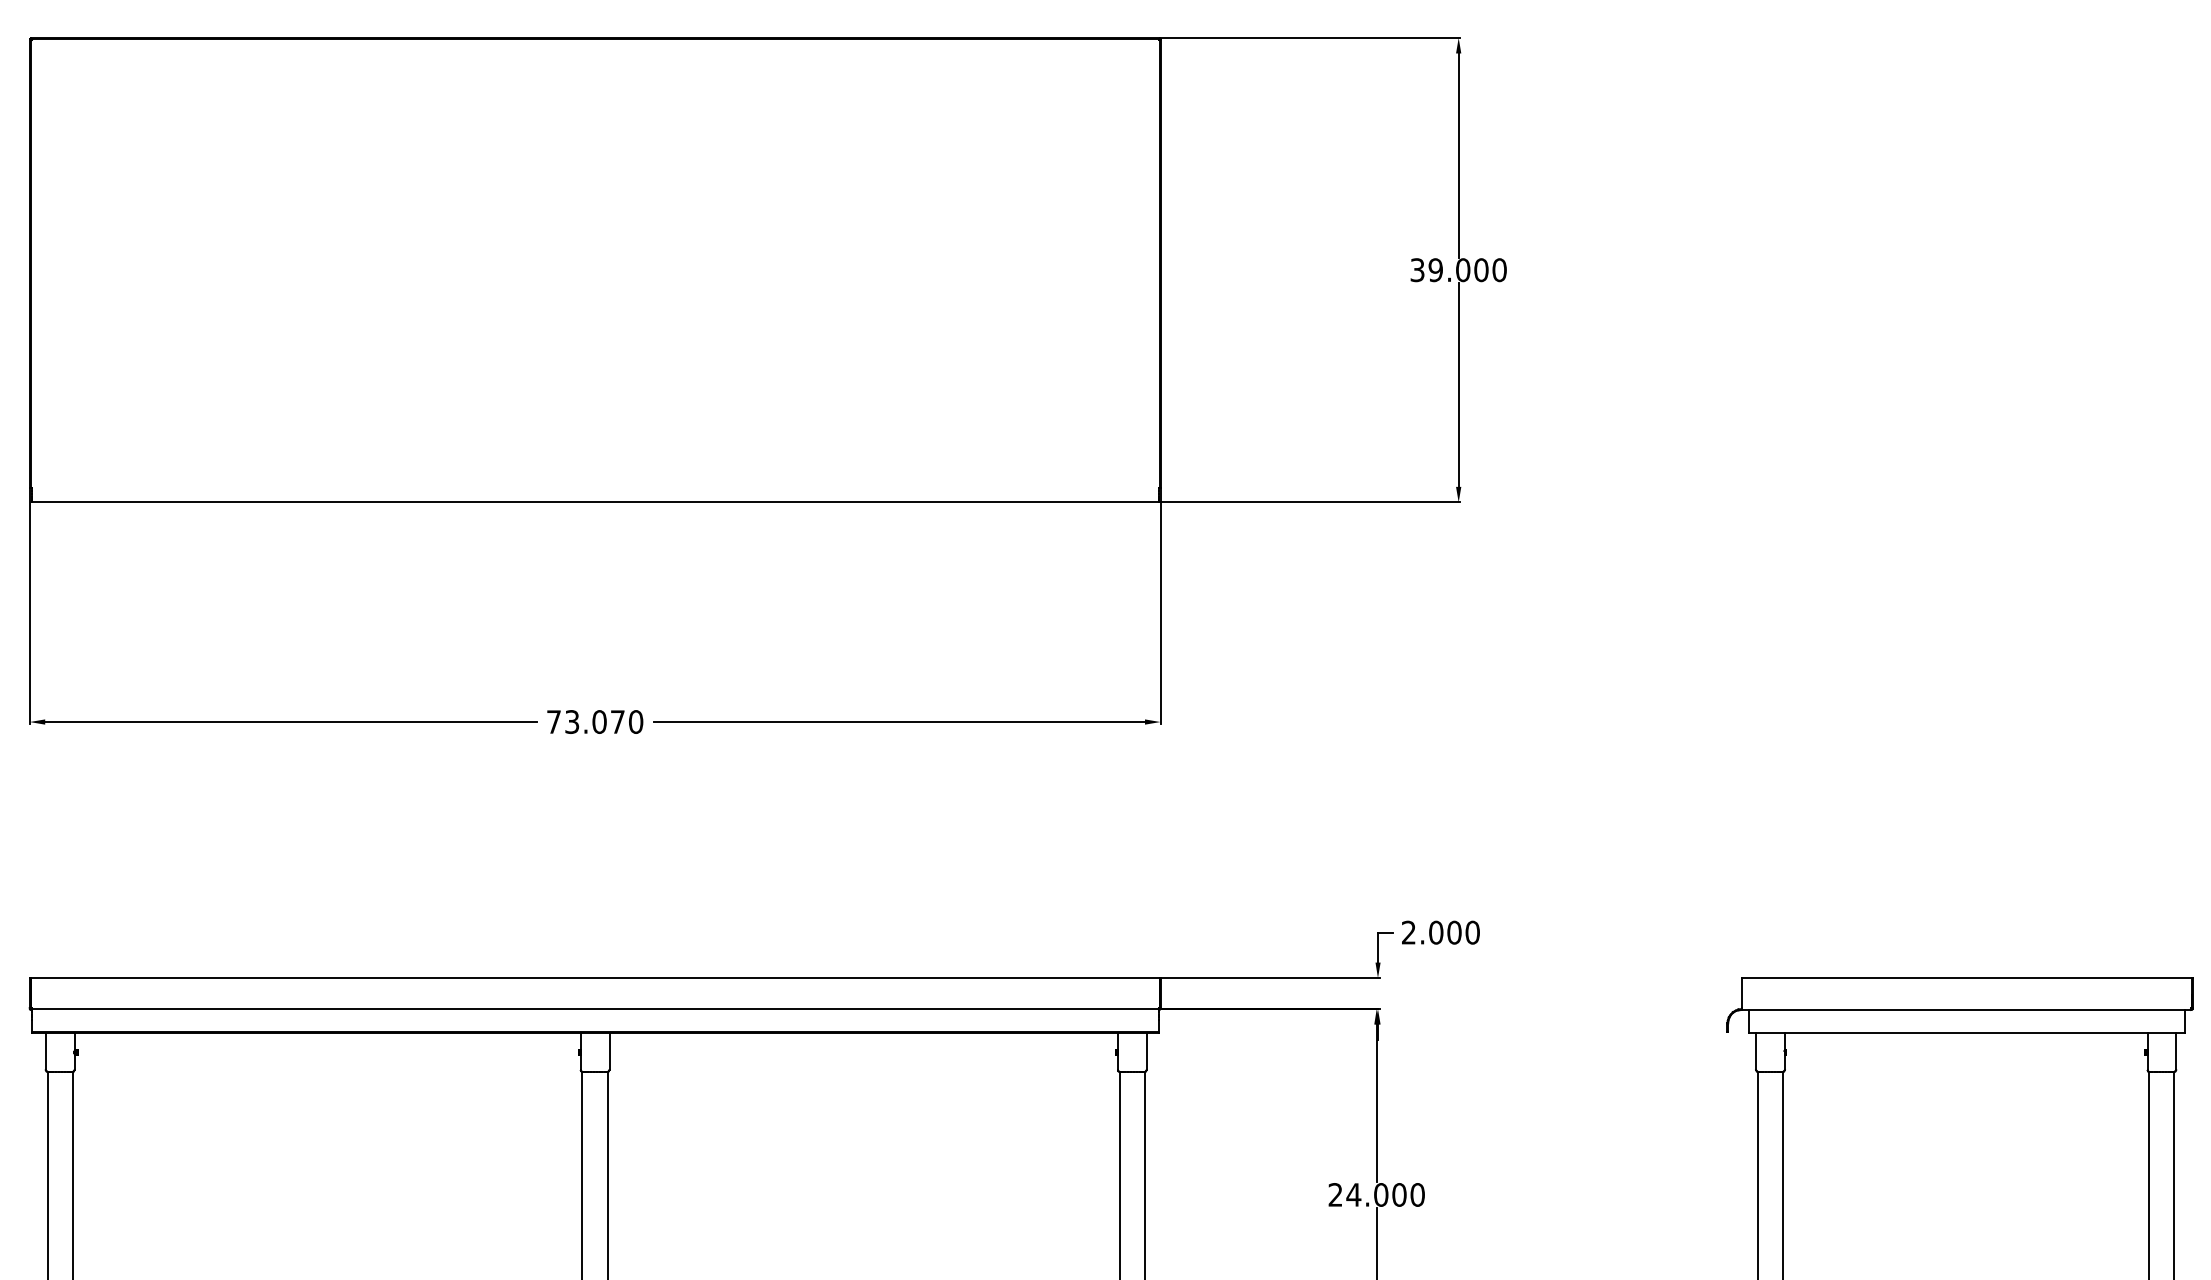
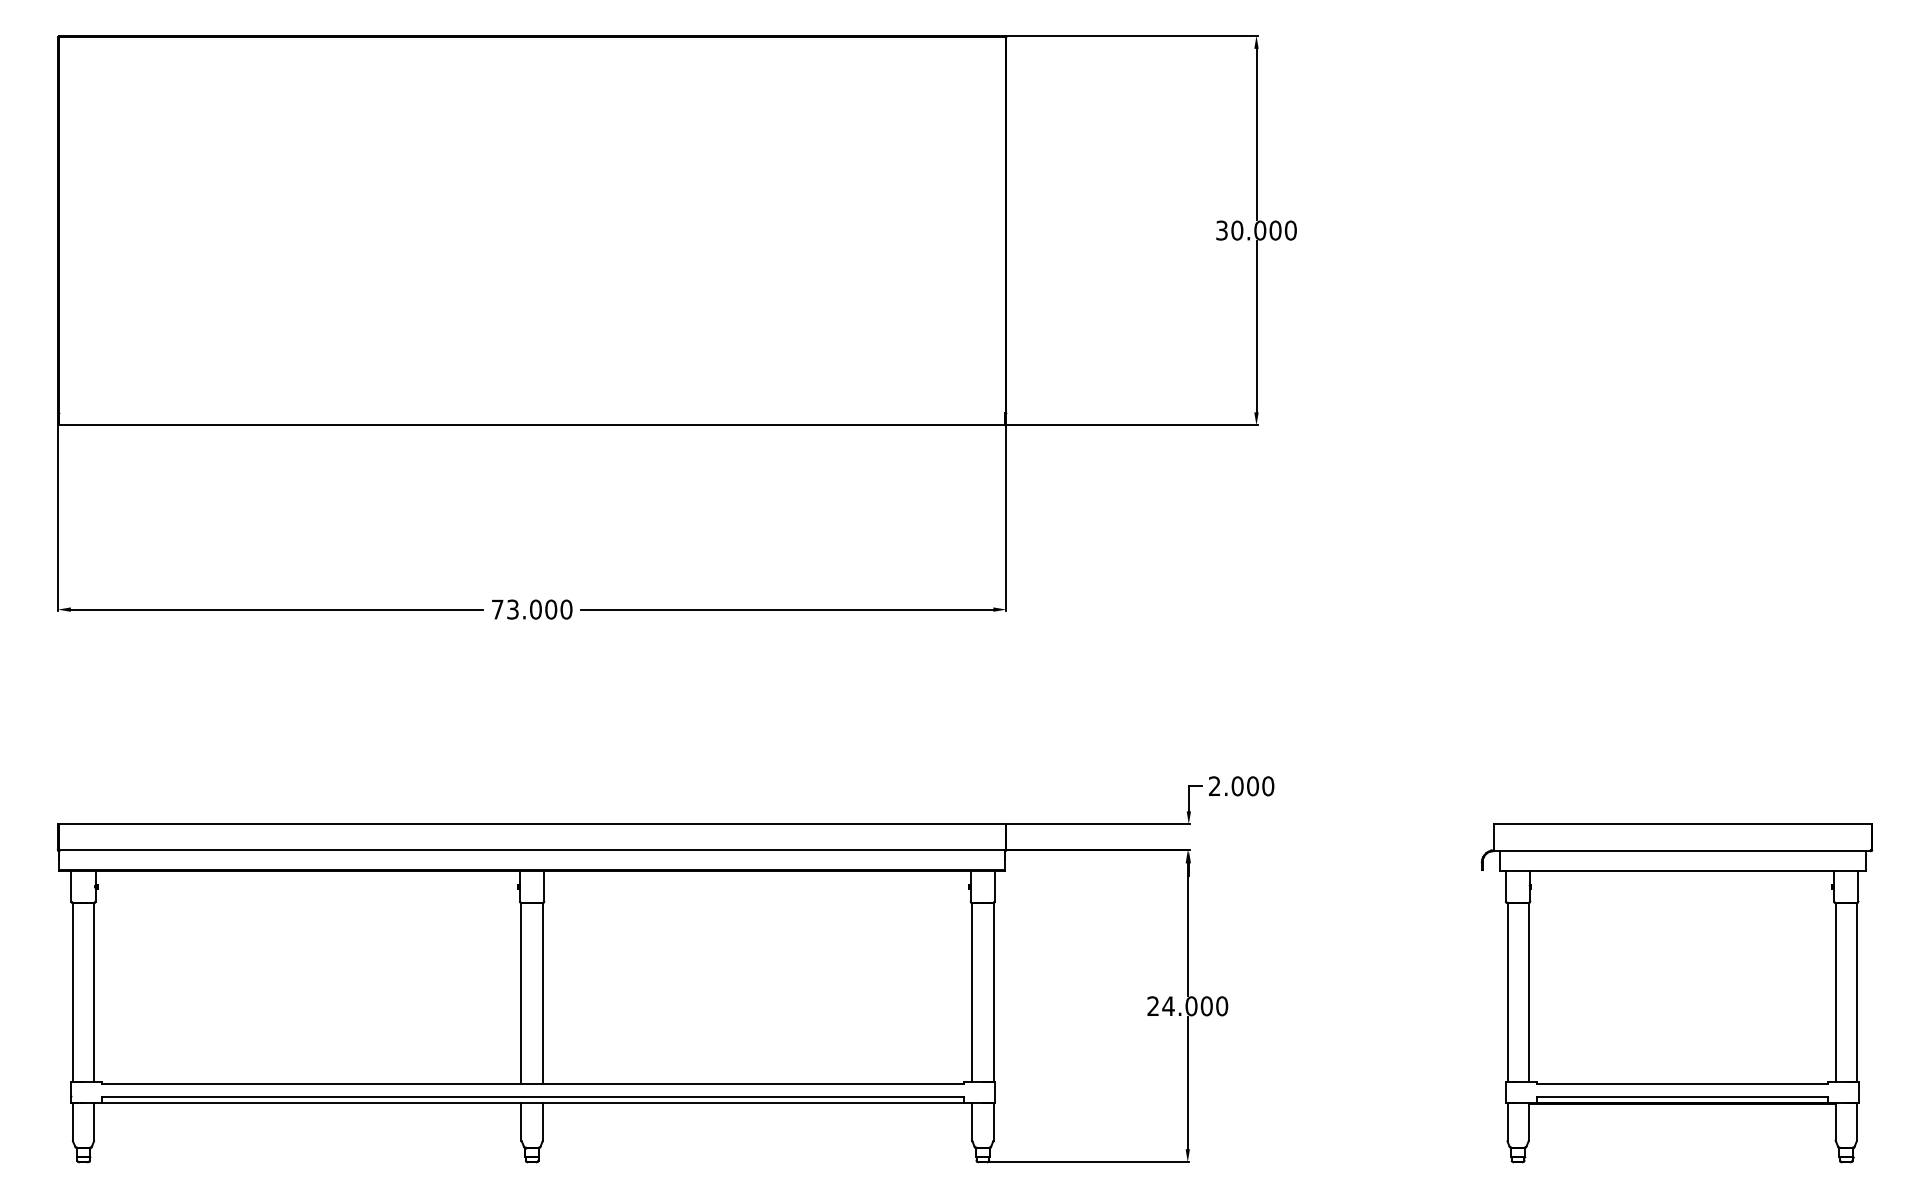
text: (1436, 270) -> (1237, 230), 39.000 -> 30.000
text: (618, 721) -> (551, 609), 73.070 -> 73.000

